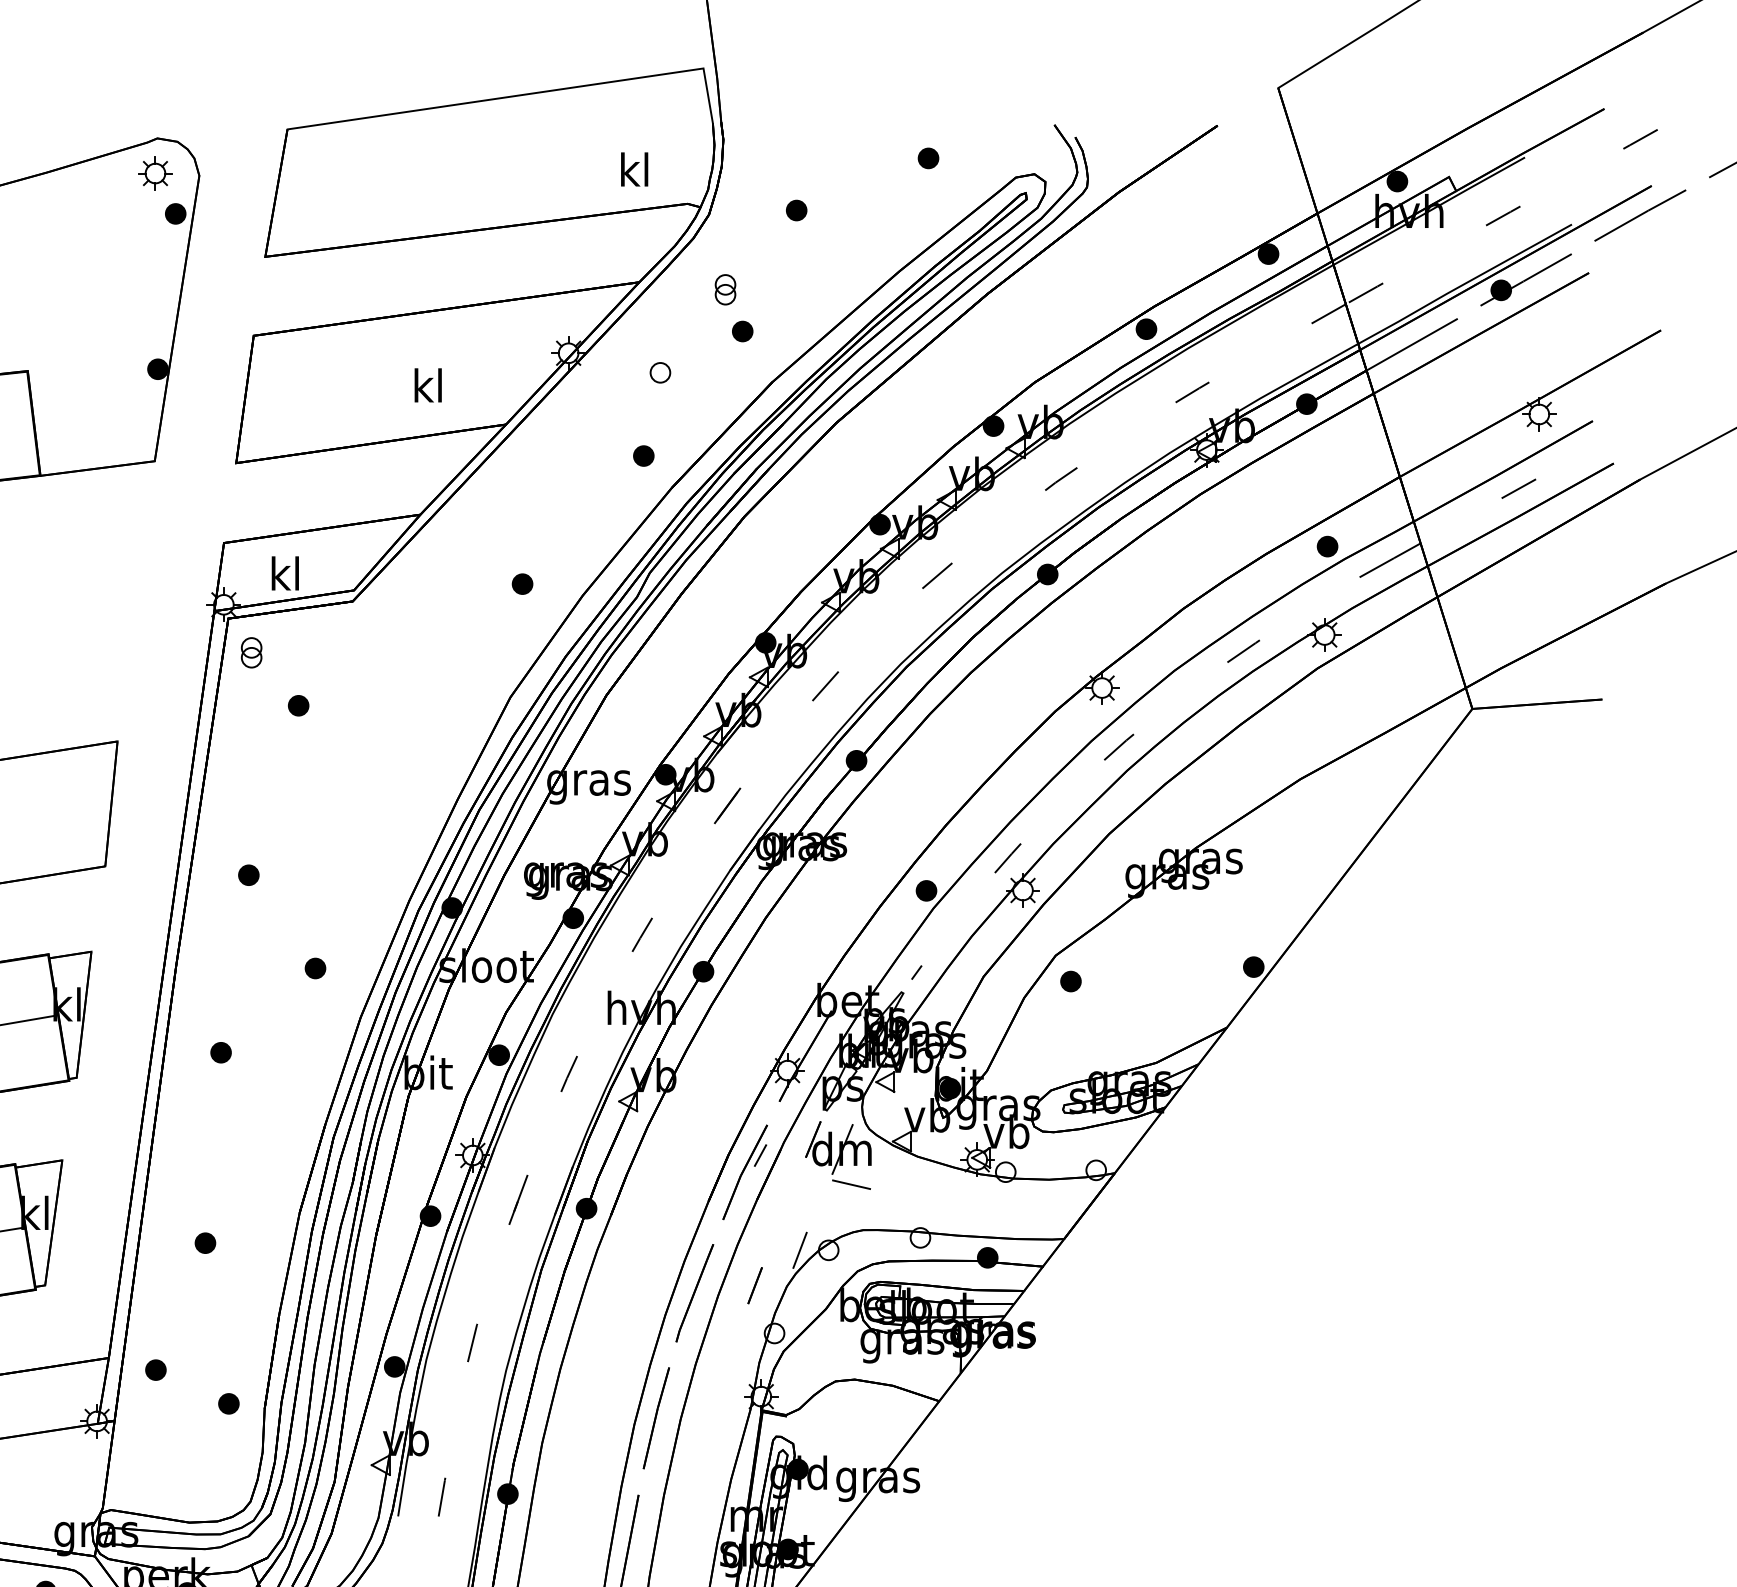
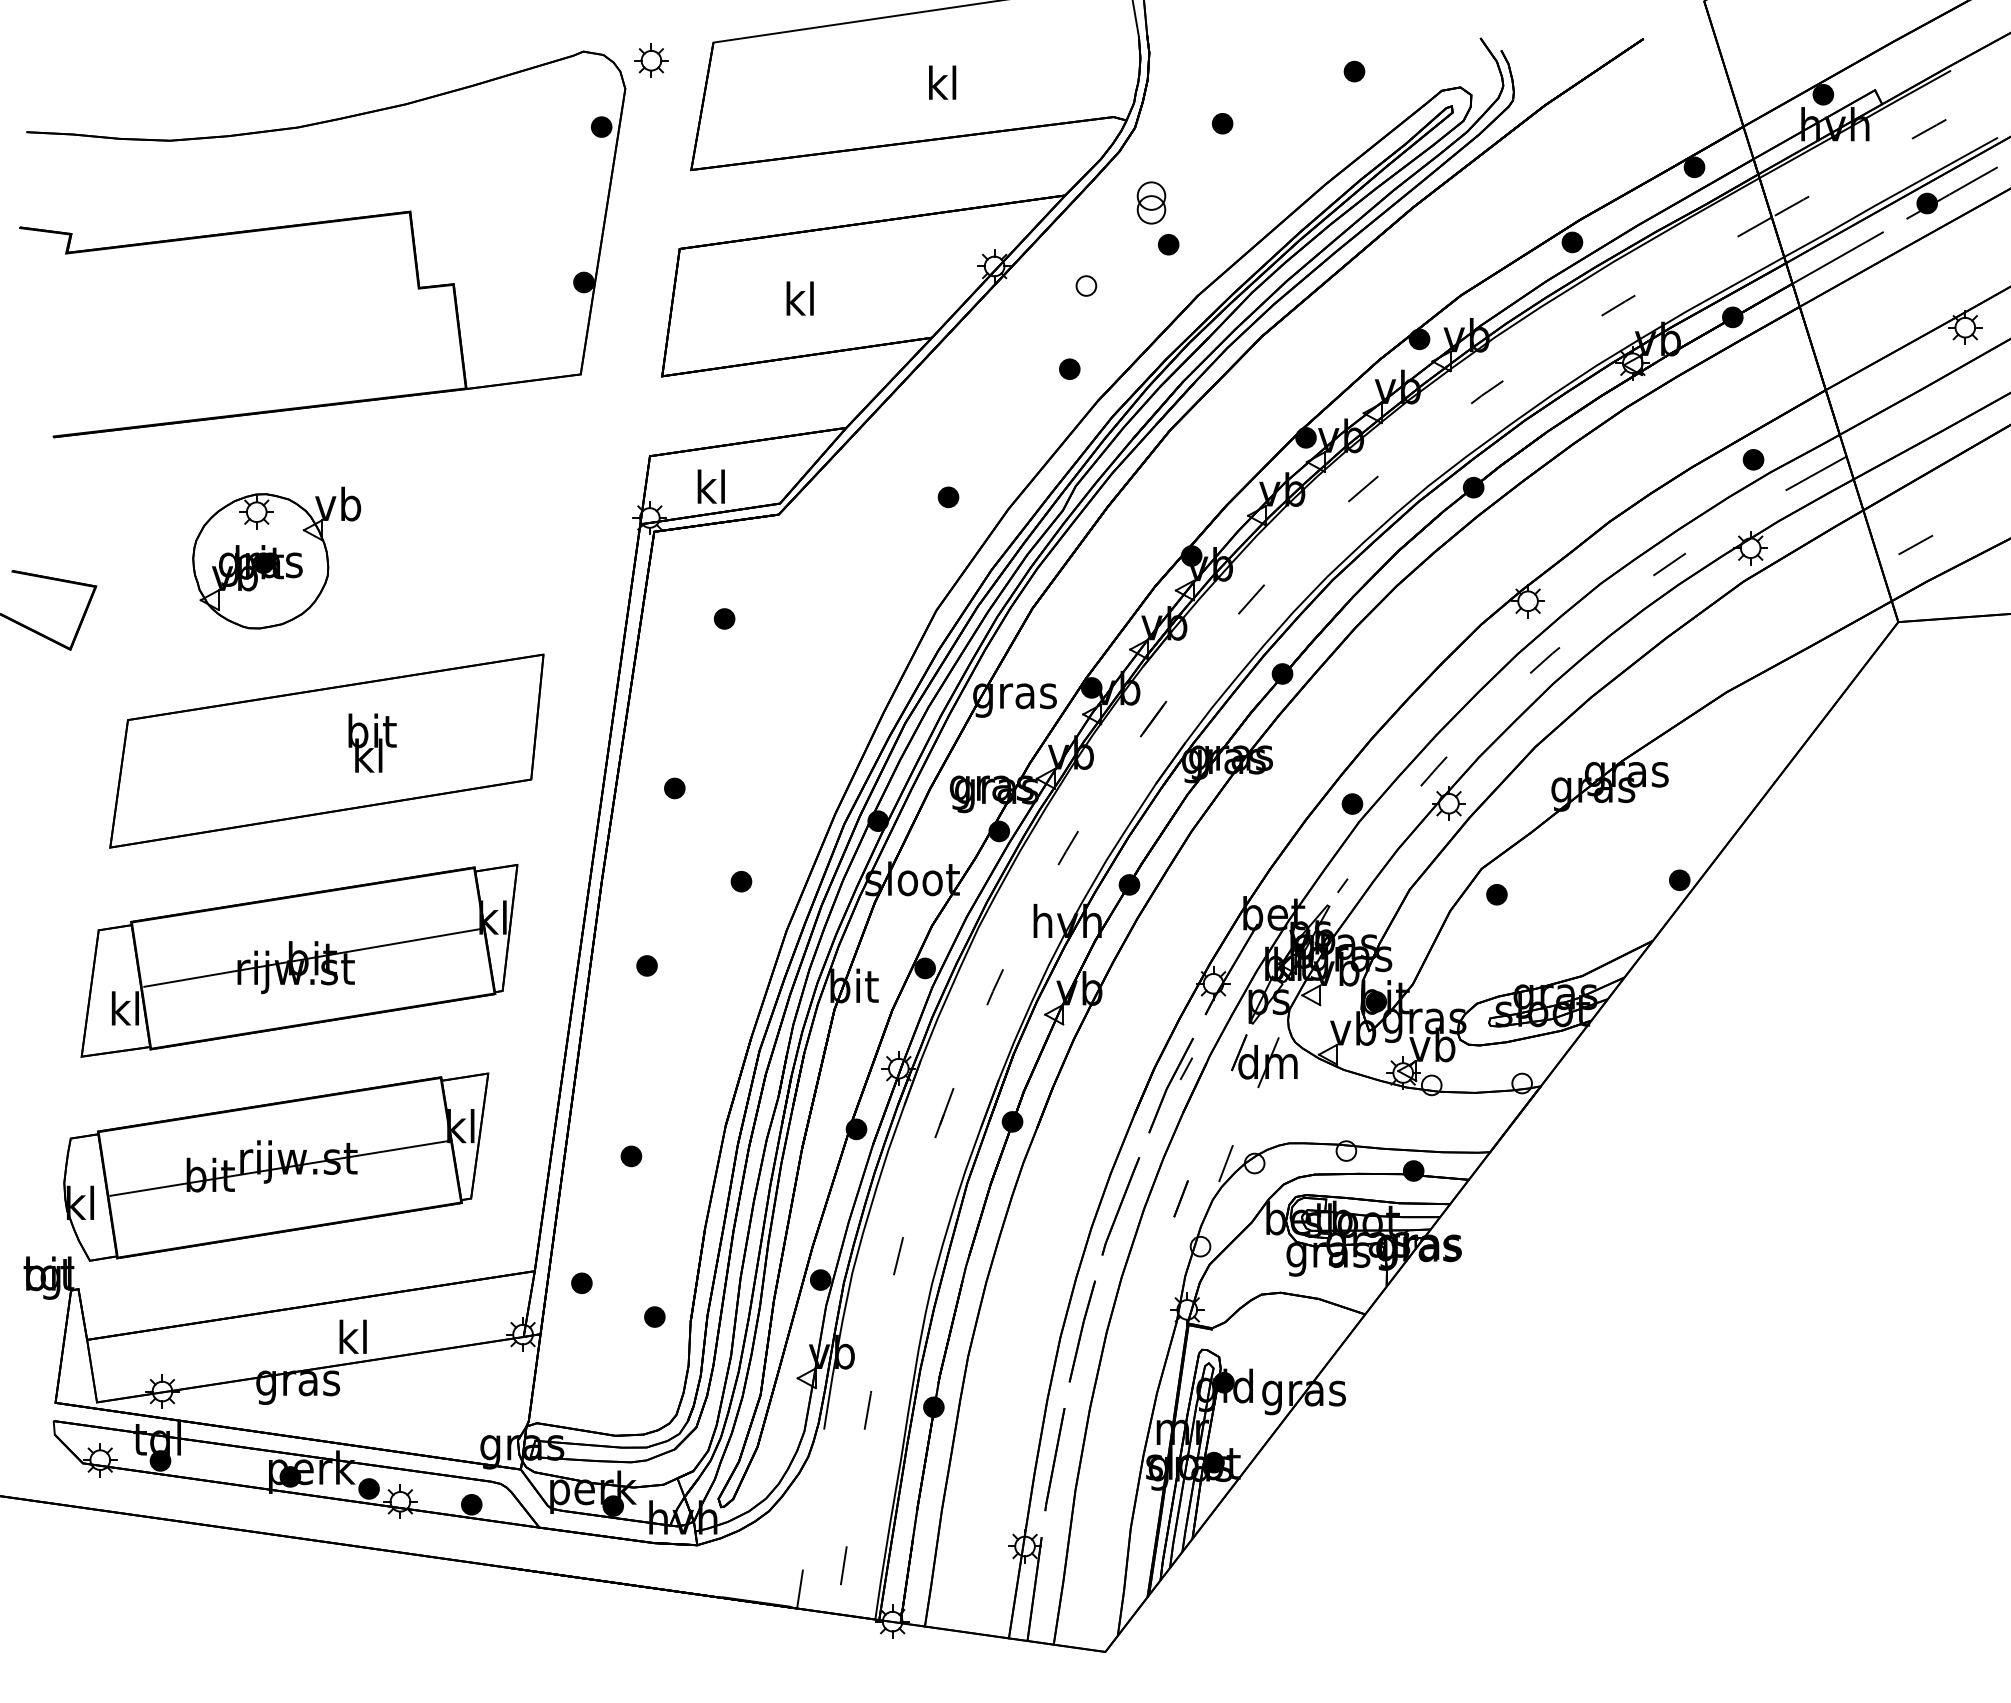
text: (634, 169) -> (942, 82), moved
part: (155, 173) -> (651, 60), moved
part: (725, 289) -> (1151, 202), size x1.4
text: (427, 385) -> (799, 298), moved
line: (1518, 488) -> (1915, 544), moved
part: (251, 652) -> (677, 565), removed
line: (851, 1184) -> (1277, 1097), removed

